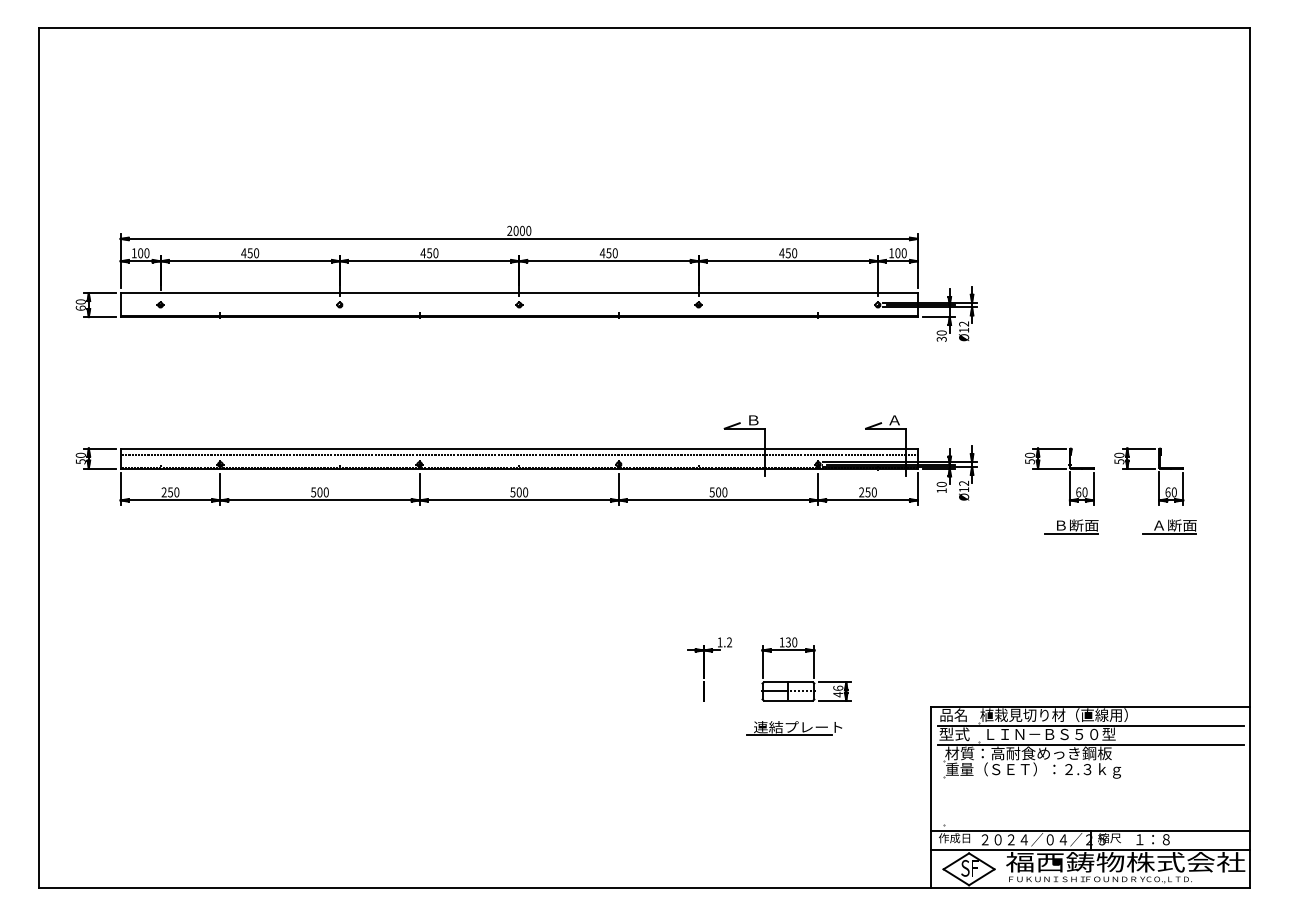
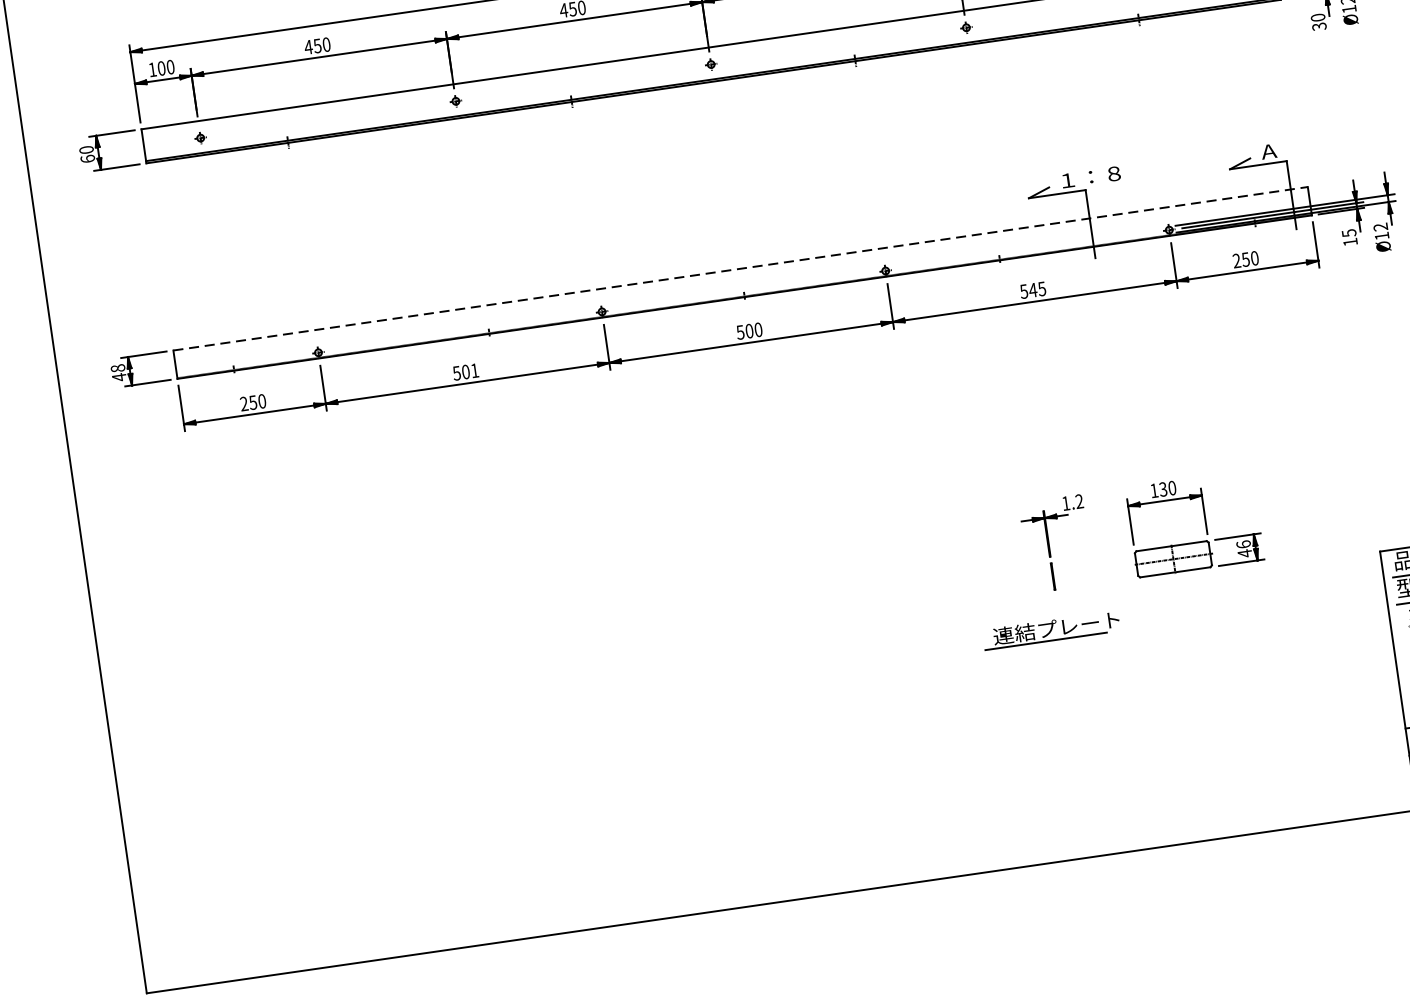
text: (769, 420) -> (1090, 177), Ｂ -> １：８
line: (519, 448) -> (740, 268), solid -> dashed
line: (518, 454) -> (740, 277), removed
text: (80, 458) -> (118, 372), 50 -> 48
text: (941, 484) -> (1348, 233), 10 -> 15
text: (325, 492) -> (473, 371), 500 -> 501
text: (721, 492) -> (1037, 289), 500 -> 545
part: (793, 728) -> (1050, 630), moved

